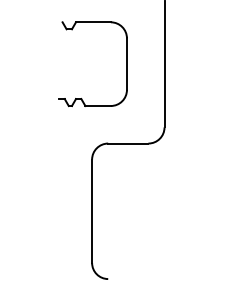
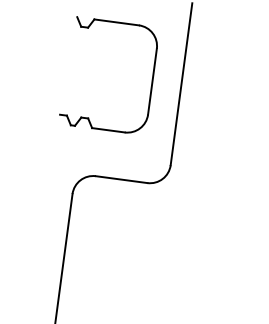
part: (126, 63) -> (151, 80), moved

